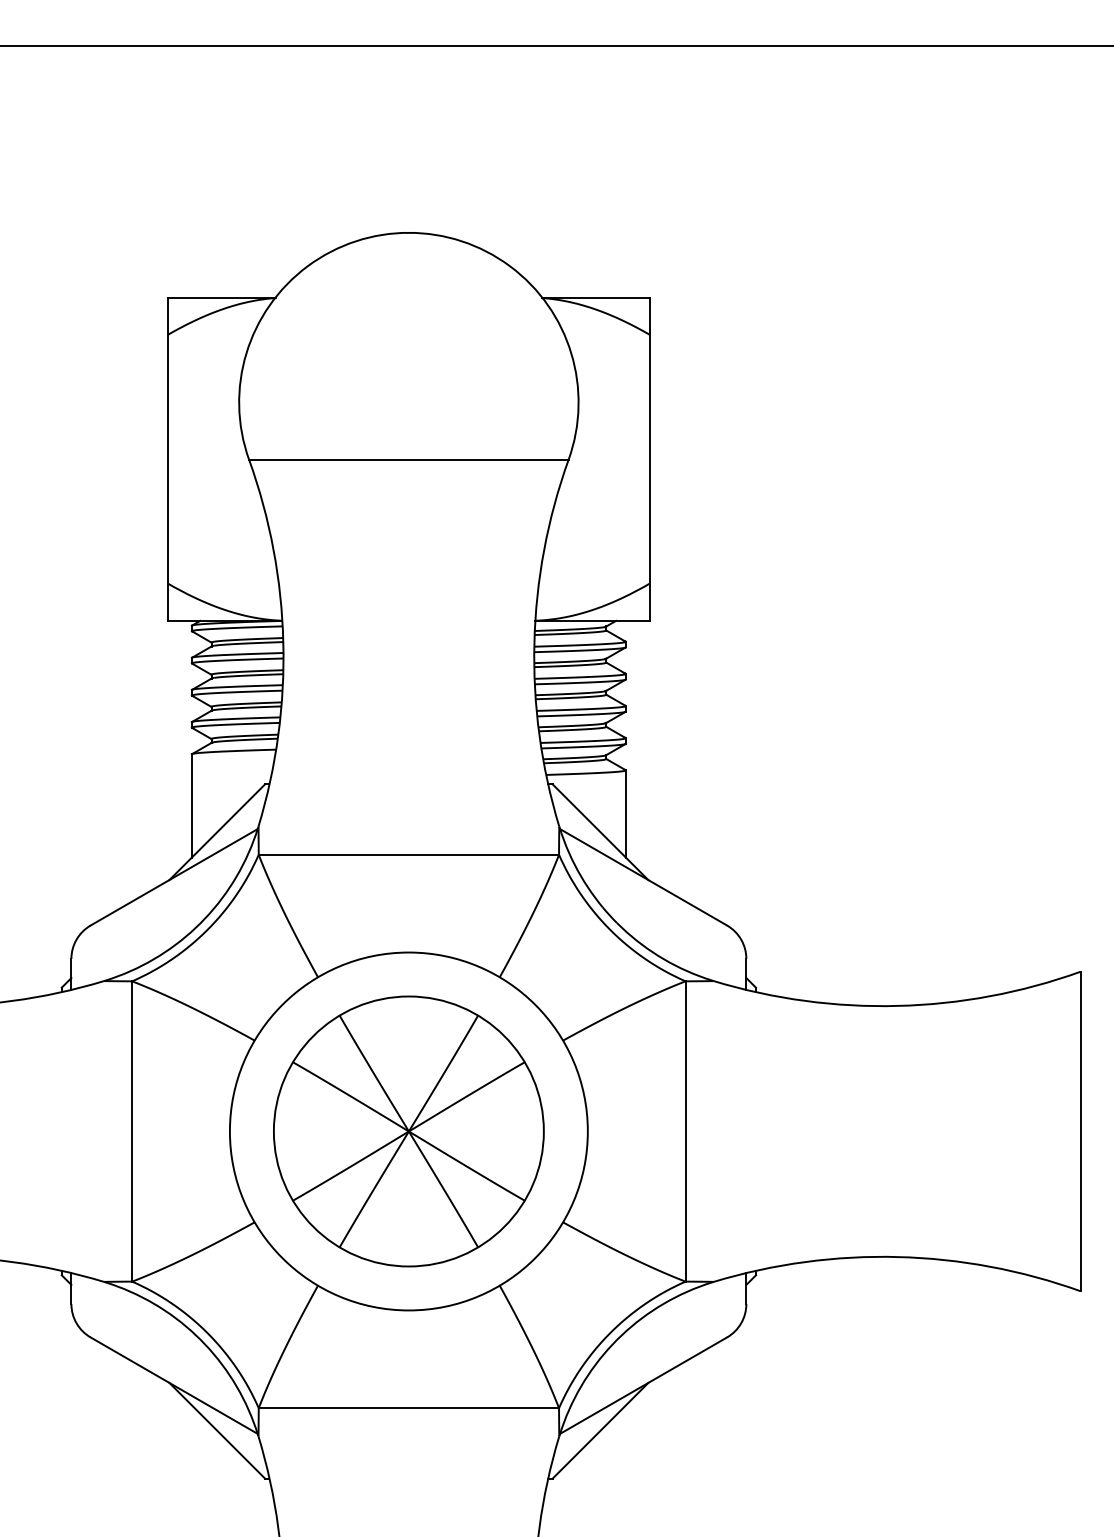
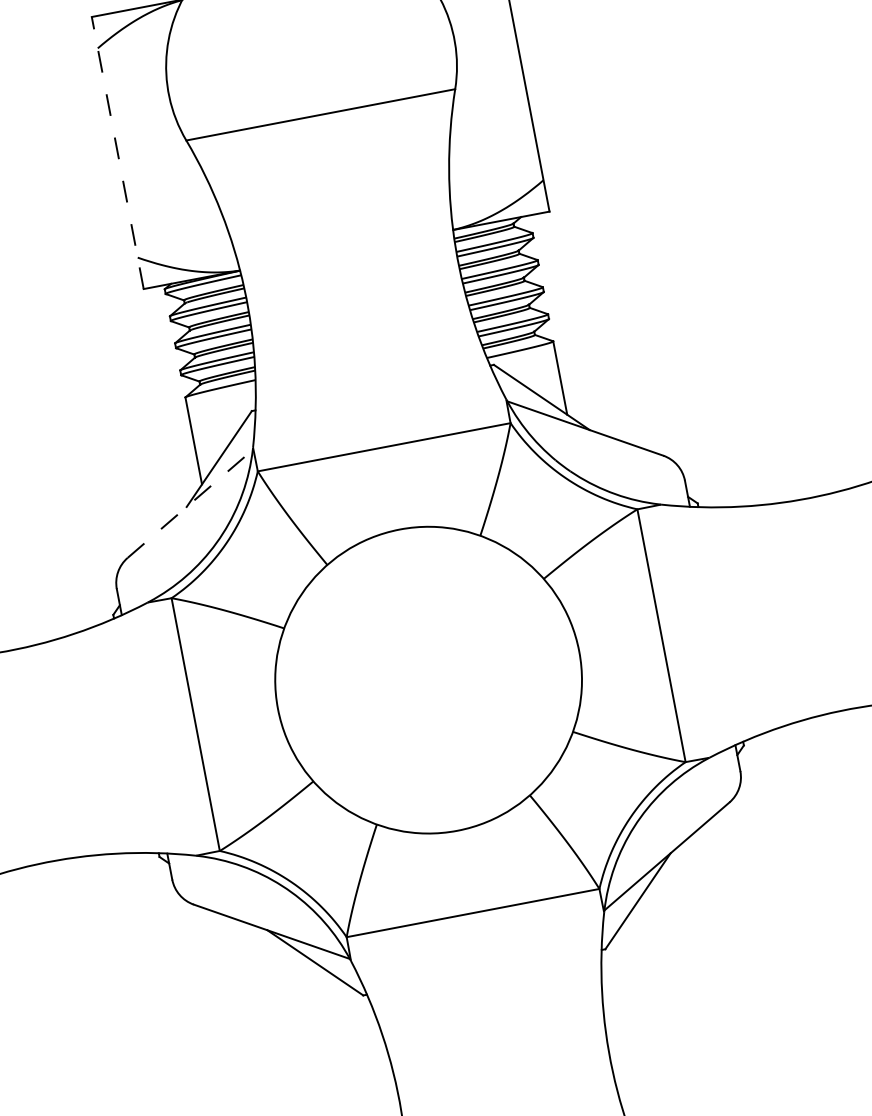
line: (167, 459) -> (117, 153), solid -> dashed
line: (174, 877) -> (190, 504), solid -> dashed
part: (408, 1131) -> (428, 680), removed

